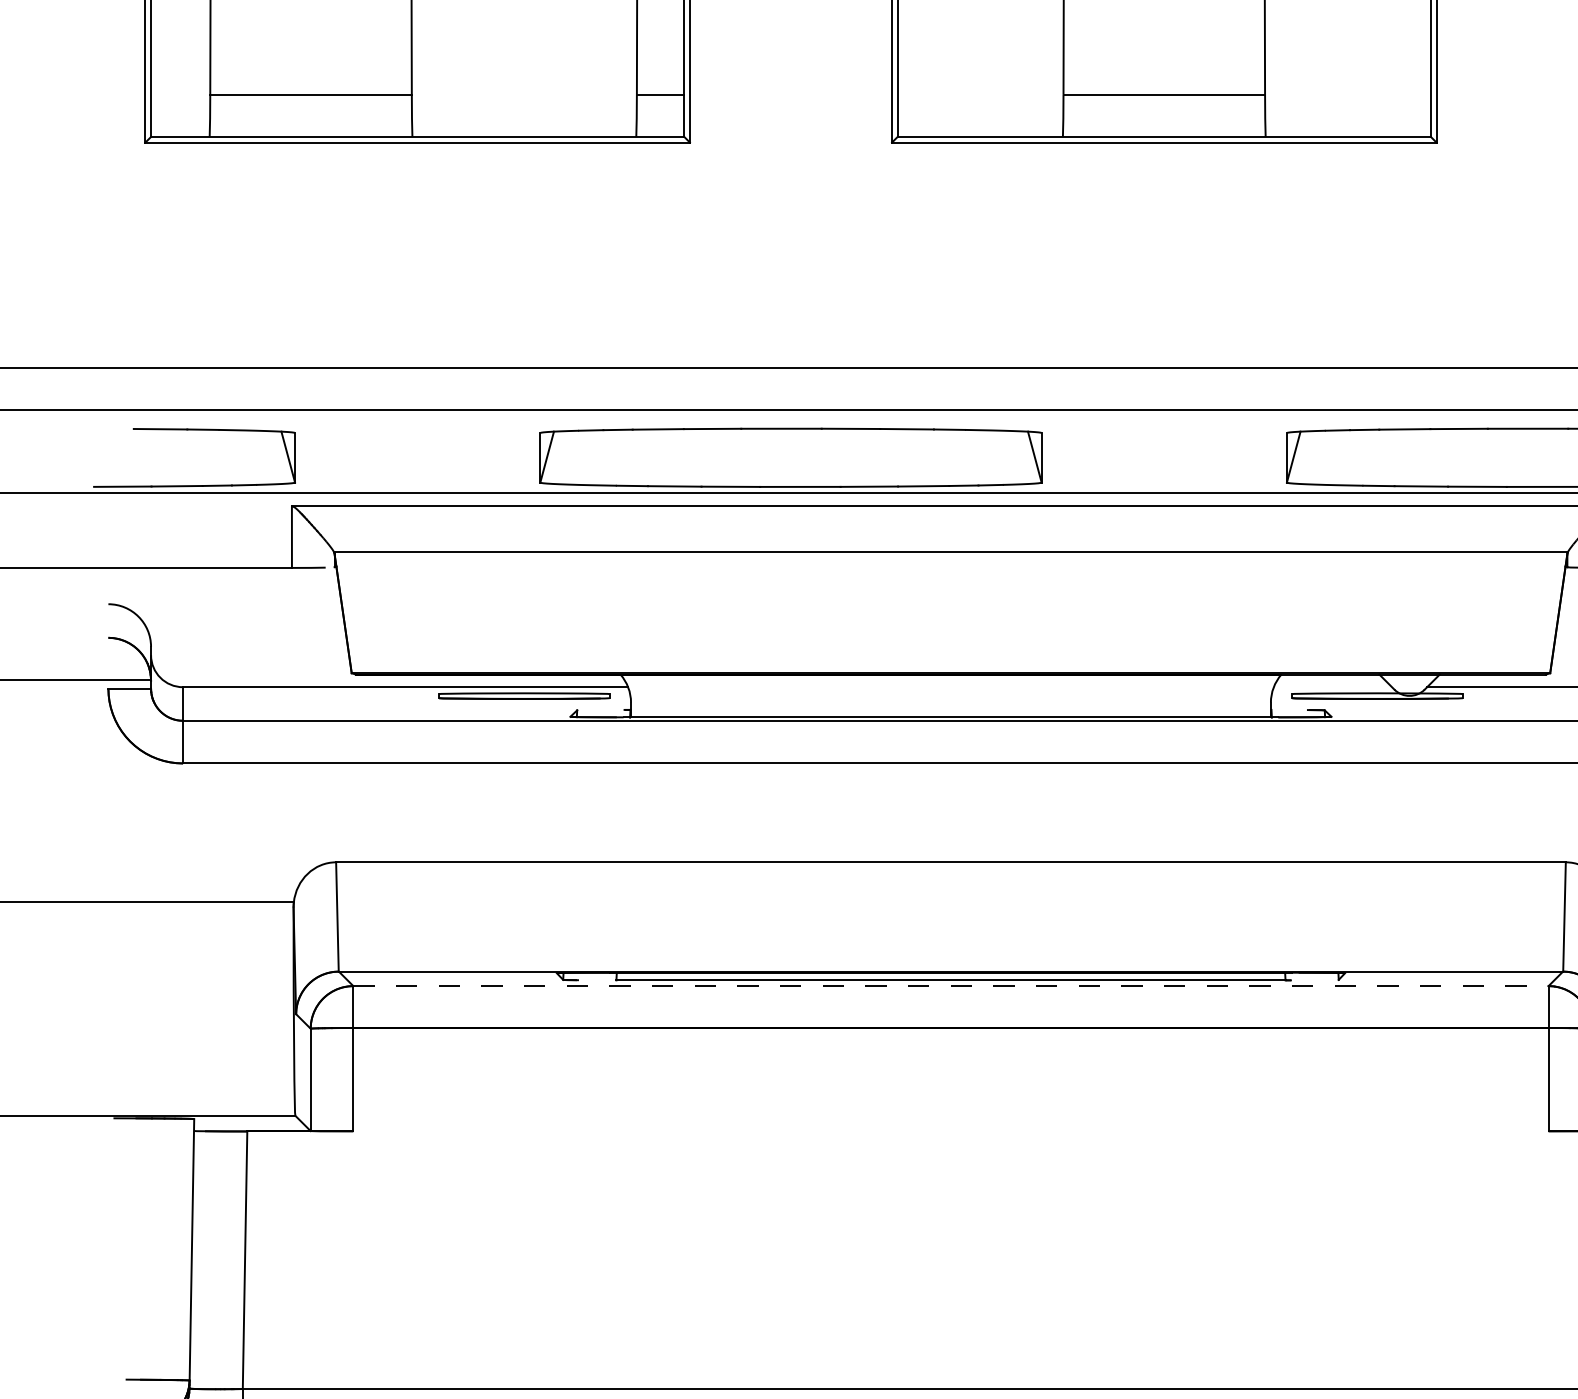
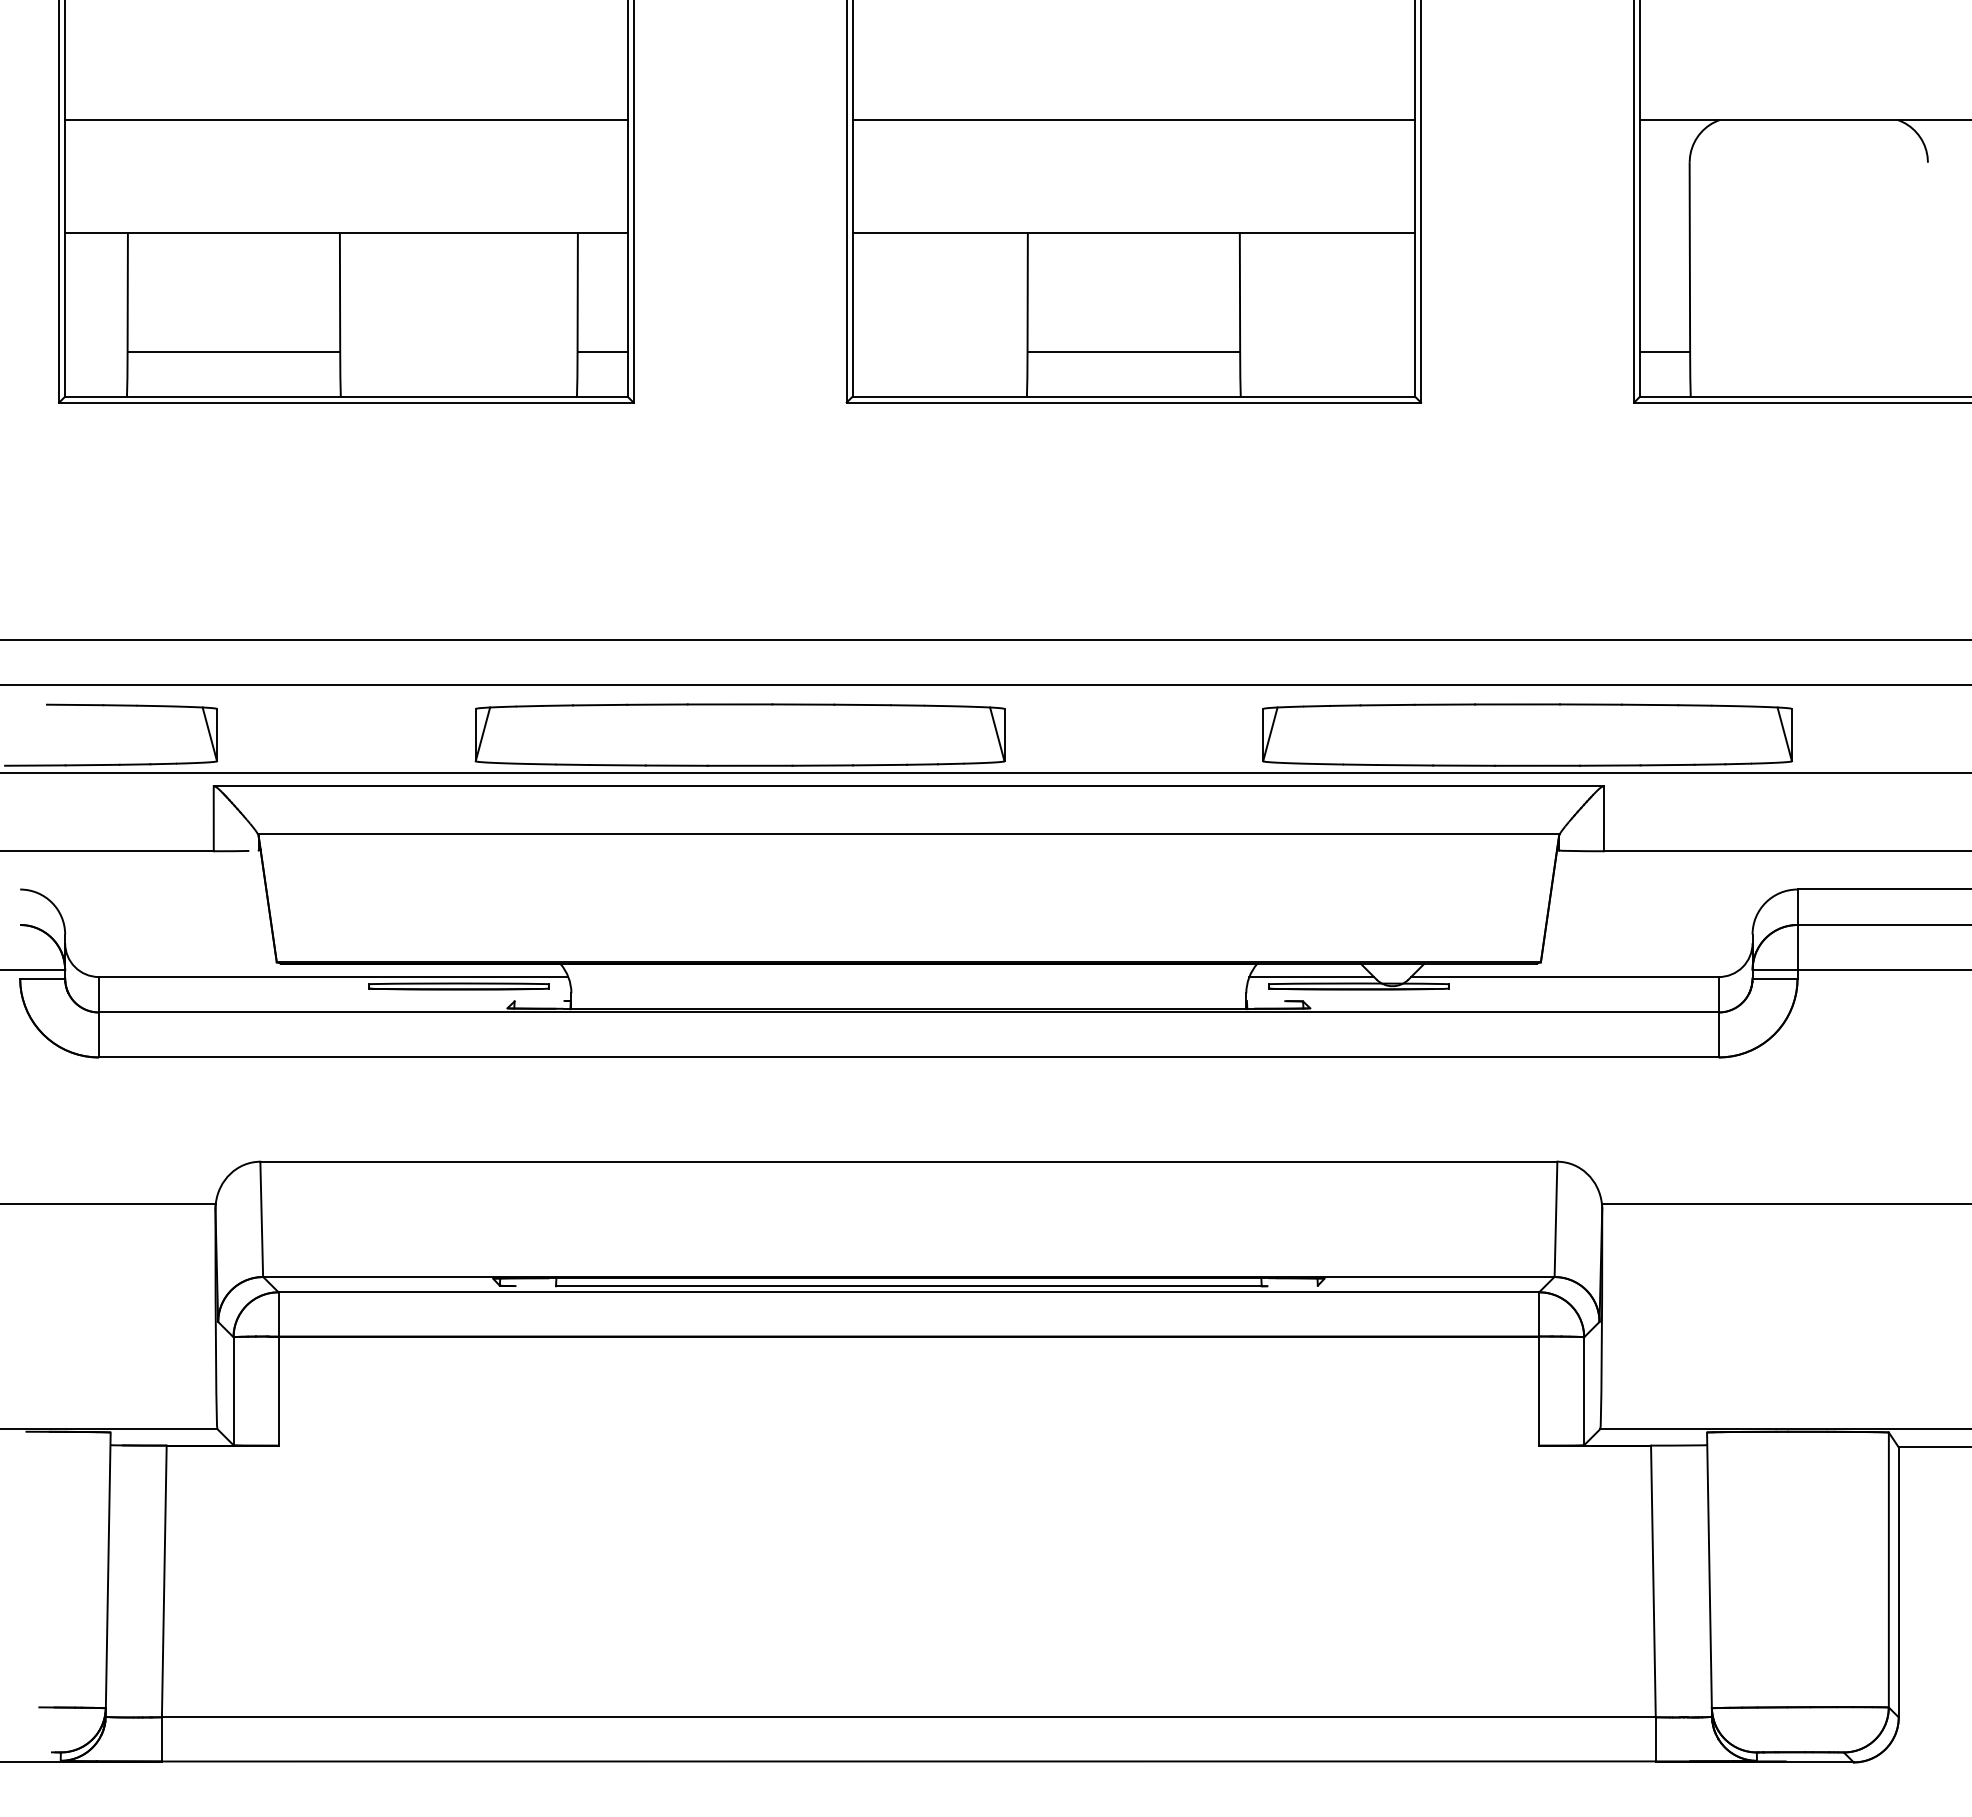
line: (1332, 687) -> (1311, 977), added
line: (951, 986) -> (909, 1292), dashed -> solid

